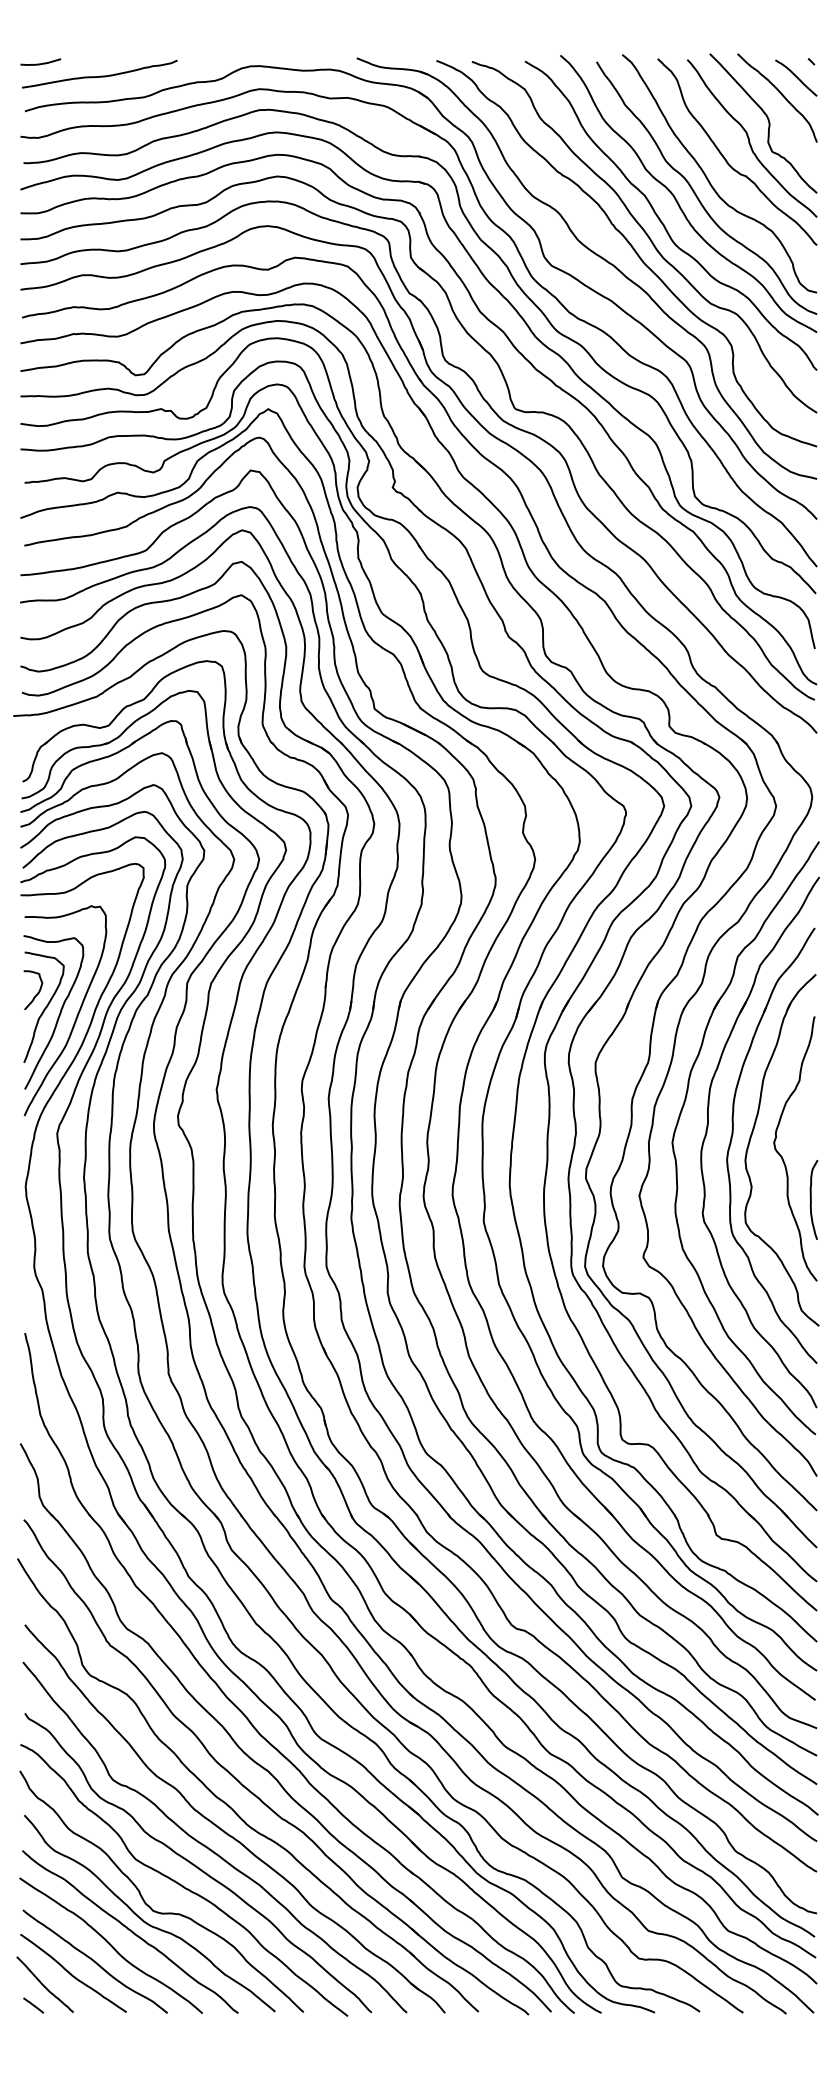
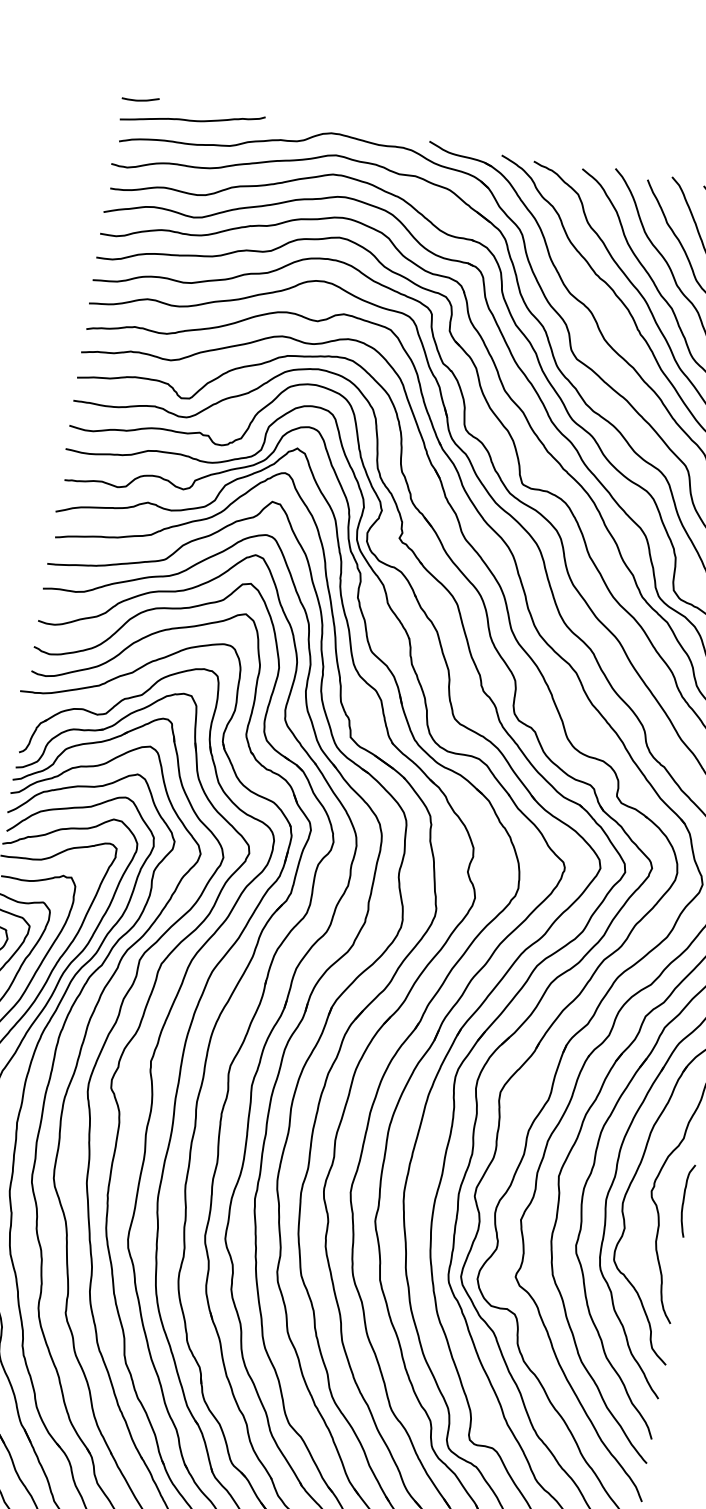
curve: (811, 1199) -> (684, 1200), moved

